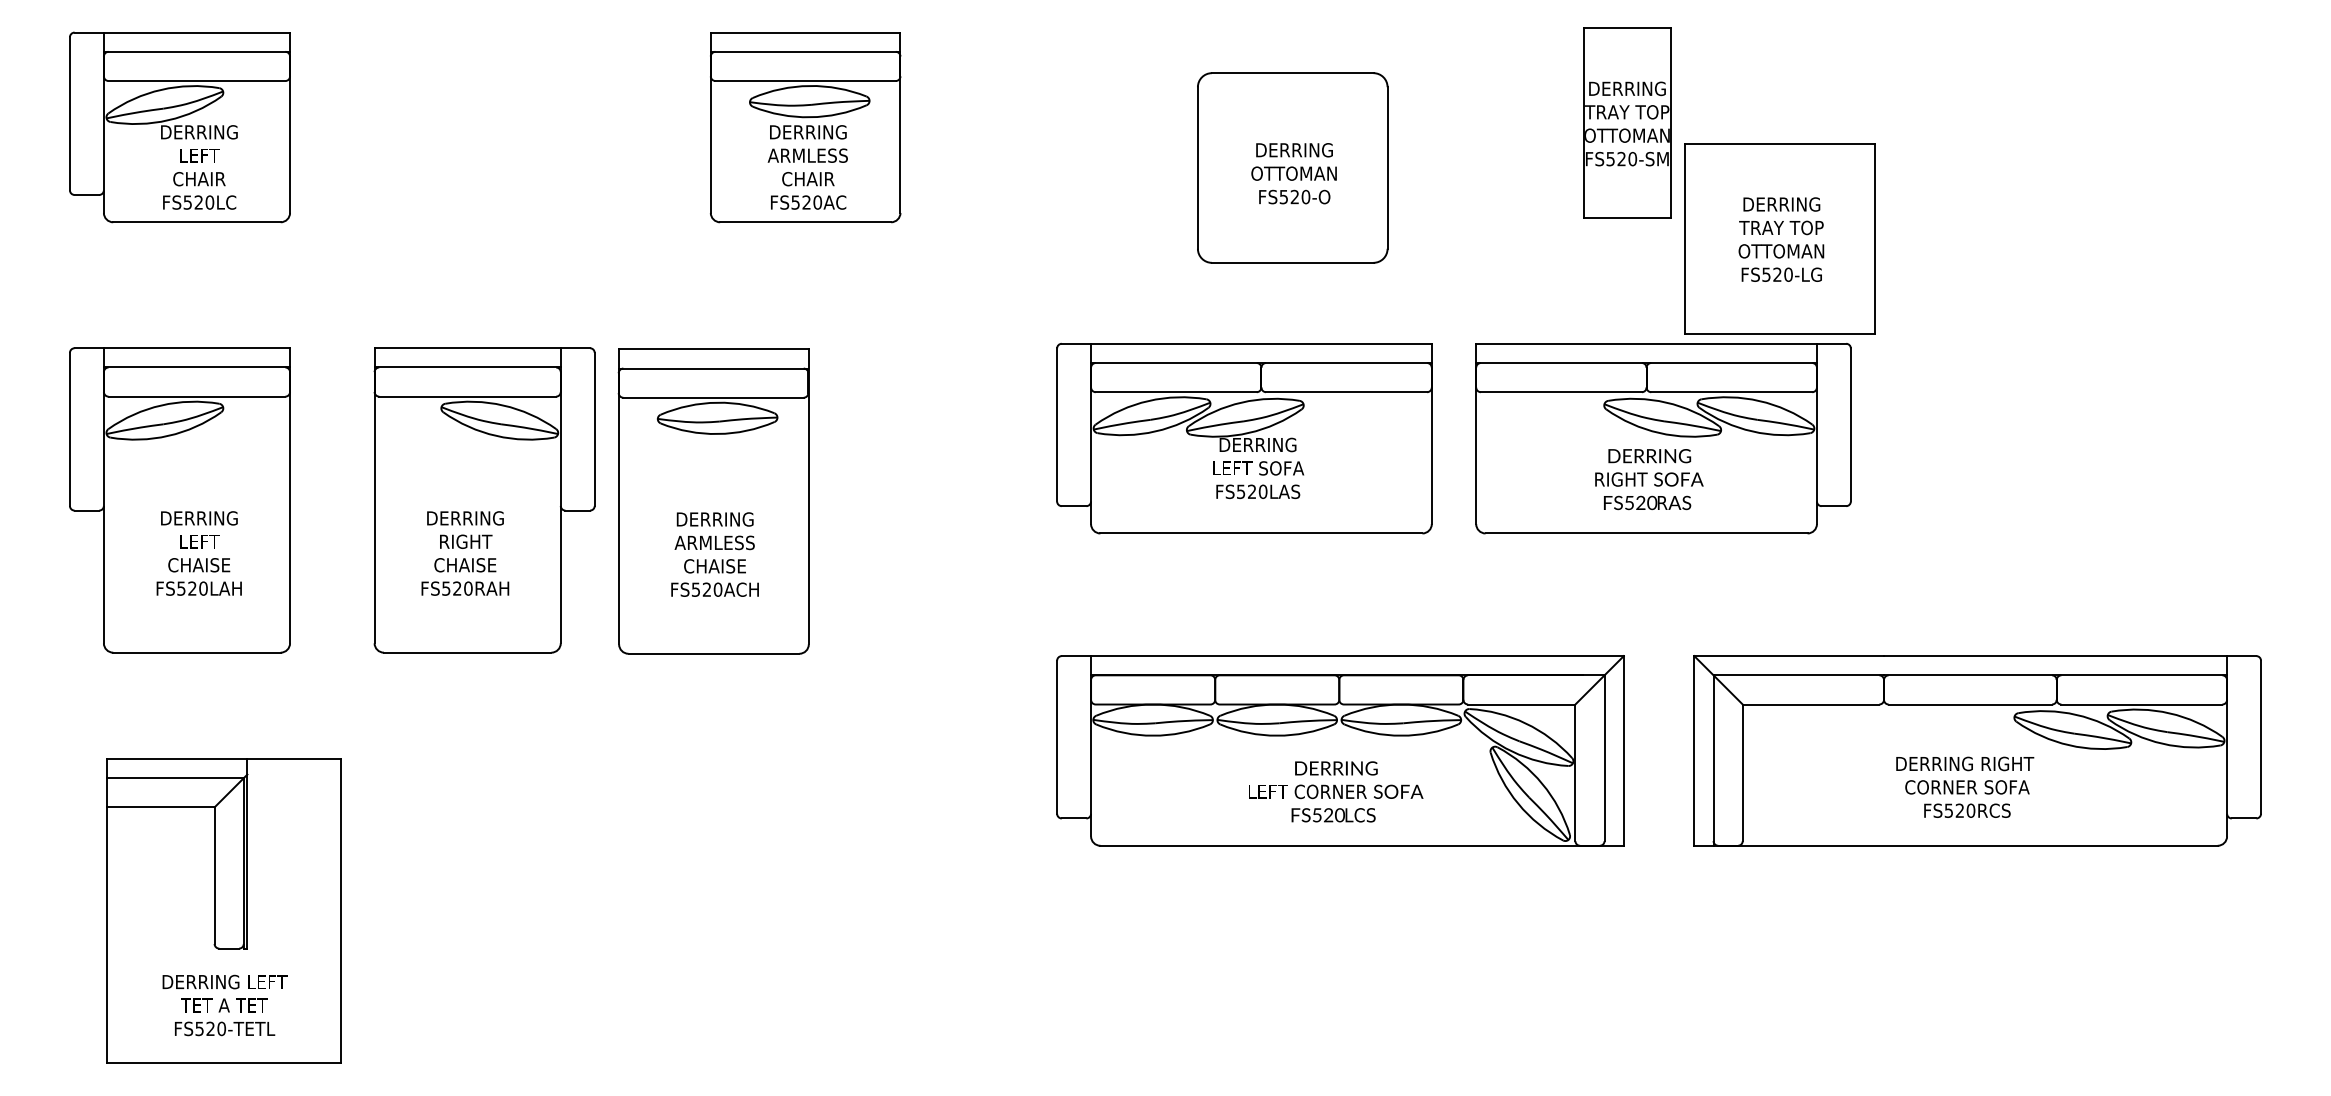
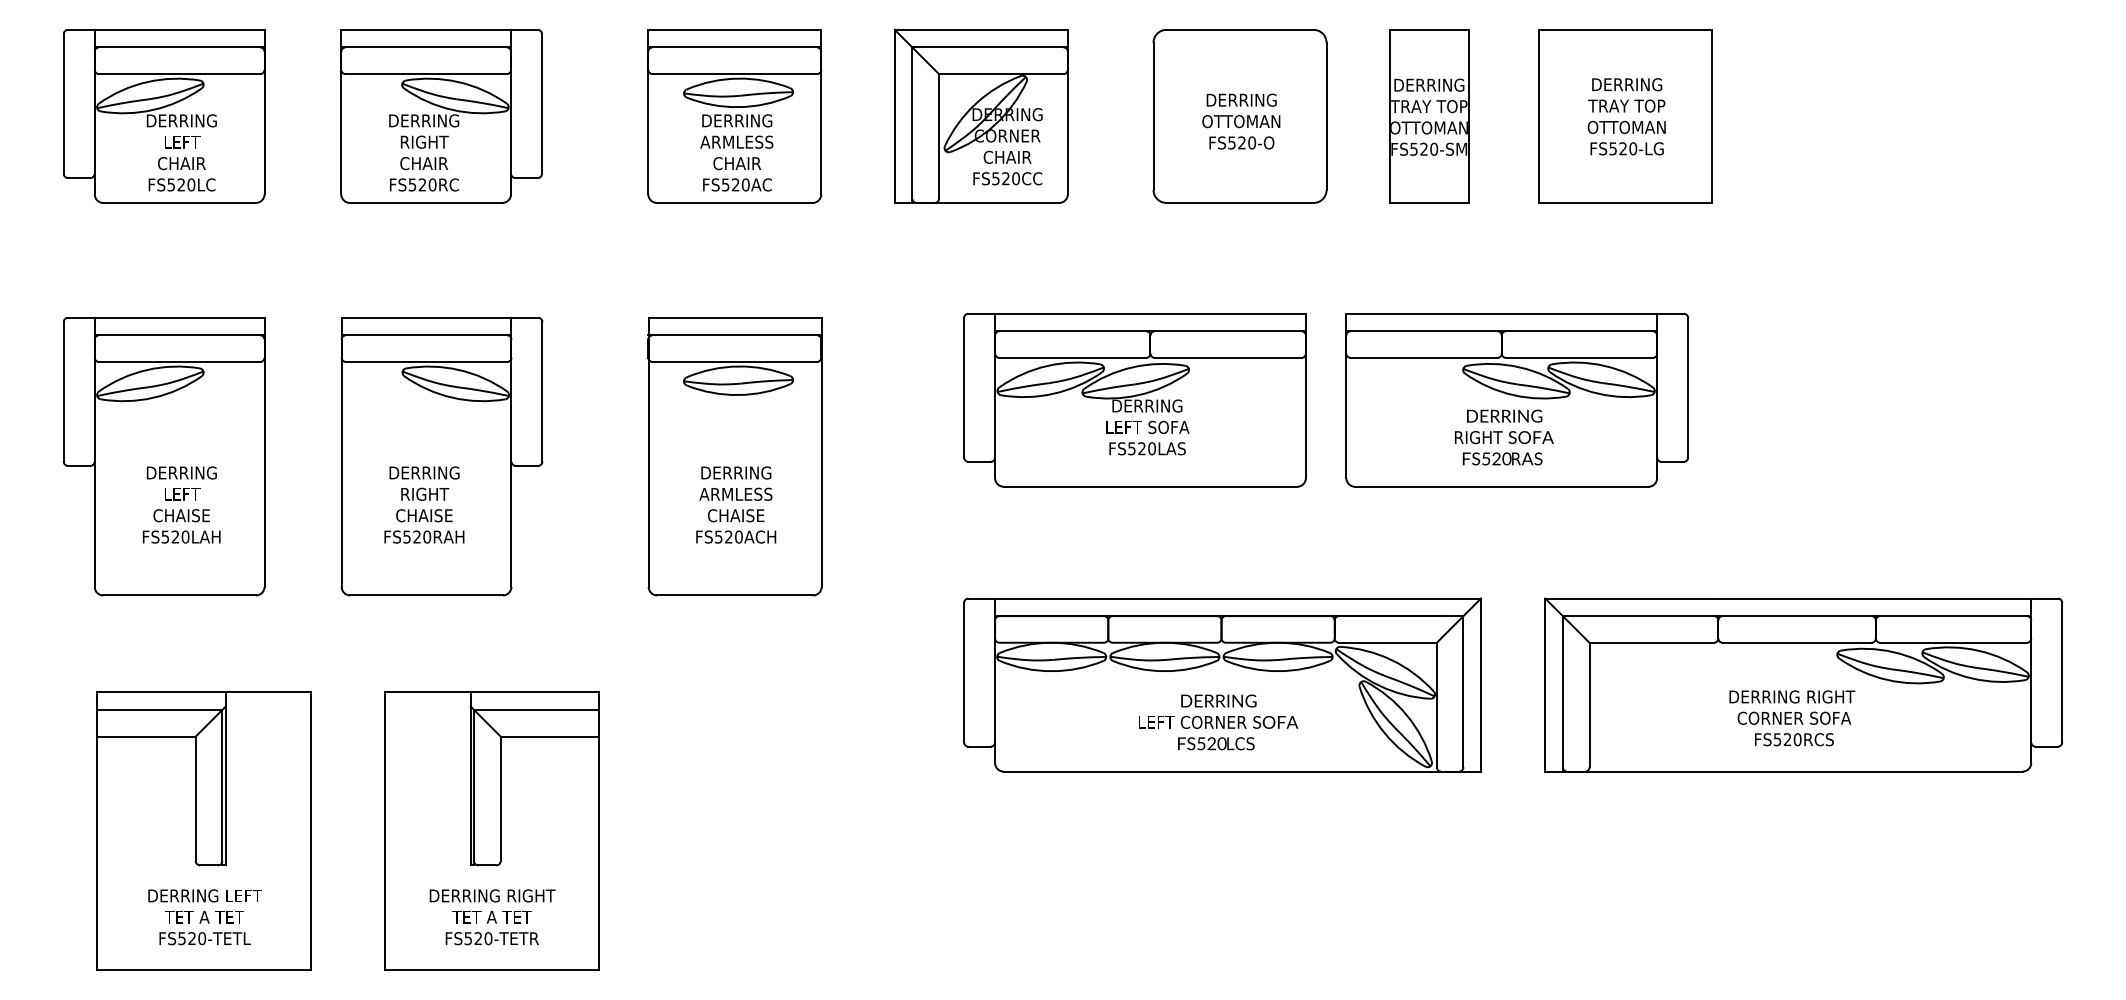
part: (1627, 123) -> (1429, 116), moved
part: (1075, 126) -> (980, 115), added
part: (484, 127) -> (441, 116), added
part: (1292, 168) -> (1239, 116), moved
part: (1780, 239) -> (1625, 116), moved
part: (713, 501) -> (734, 456), moved
part: (538, 910) -> (491, 830), added

